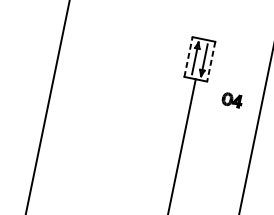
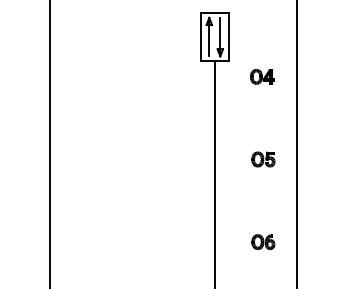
line: (188, 56) -> (201, 36), dashed -> solid
line: (211, 61) -> (228, 37), dashed -> solid
part: (219, 168) -> (263, 159), added

